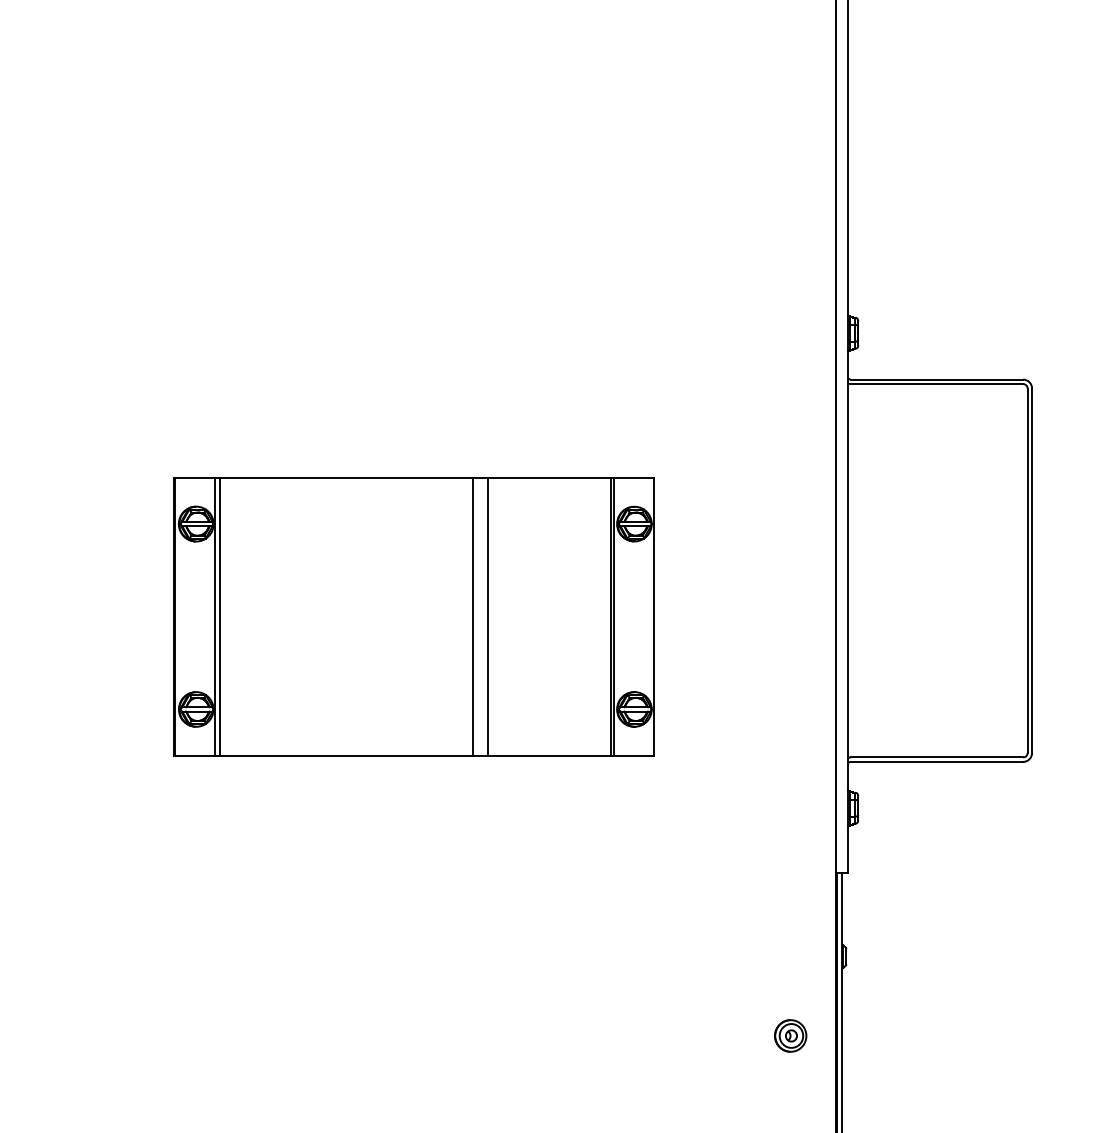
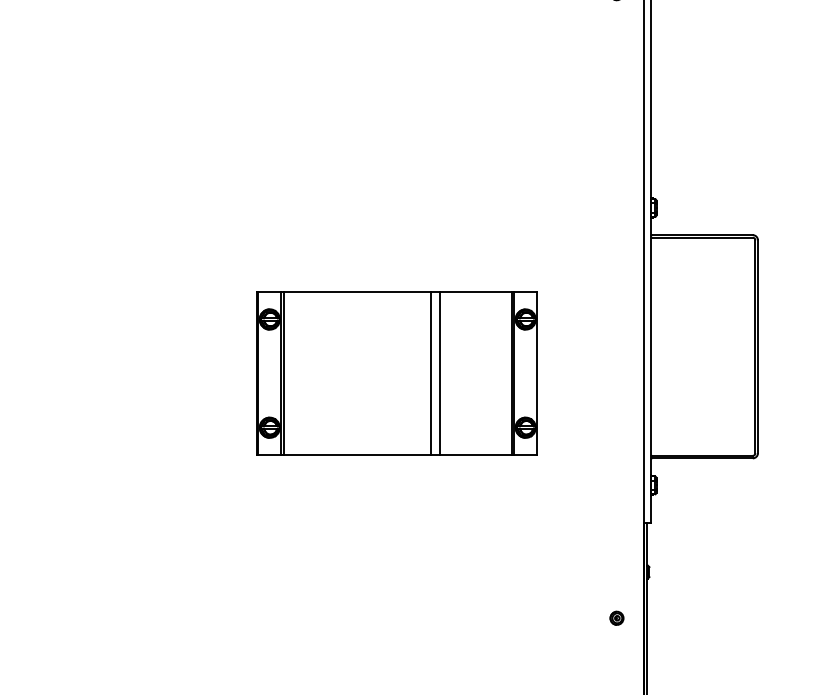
part: (789, 1034) -> (616, 617), size x0.71

